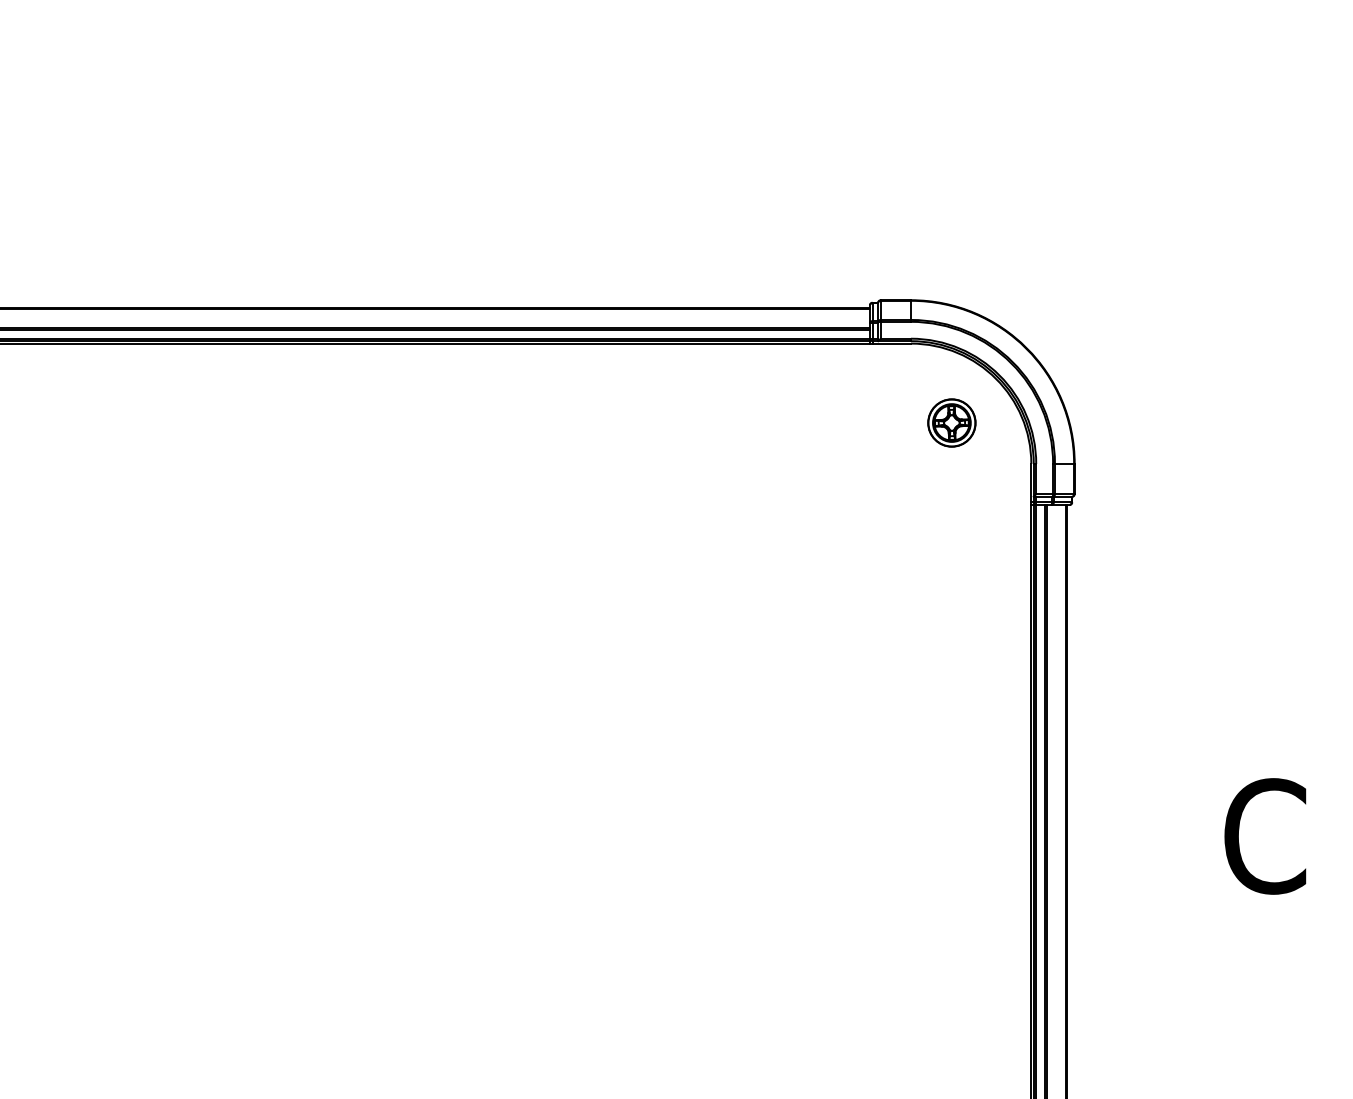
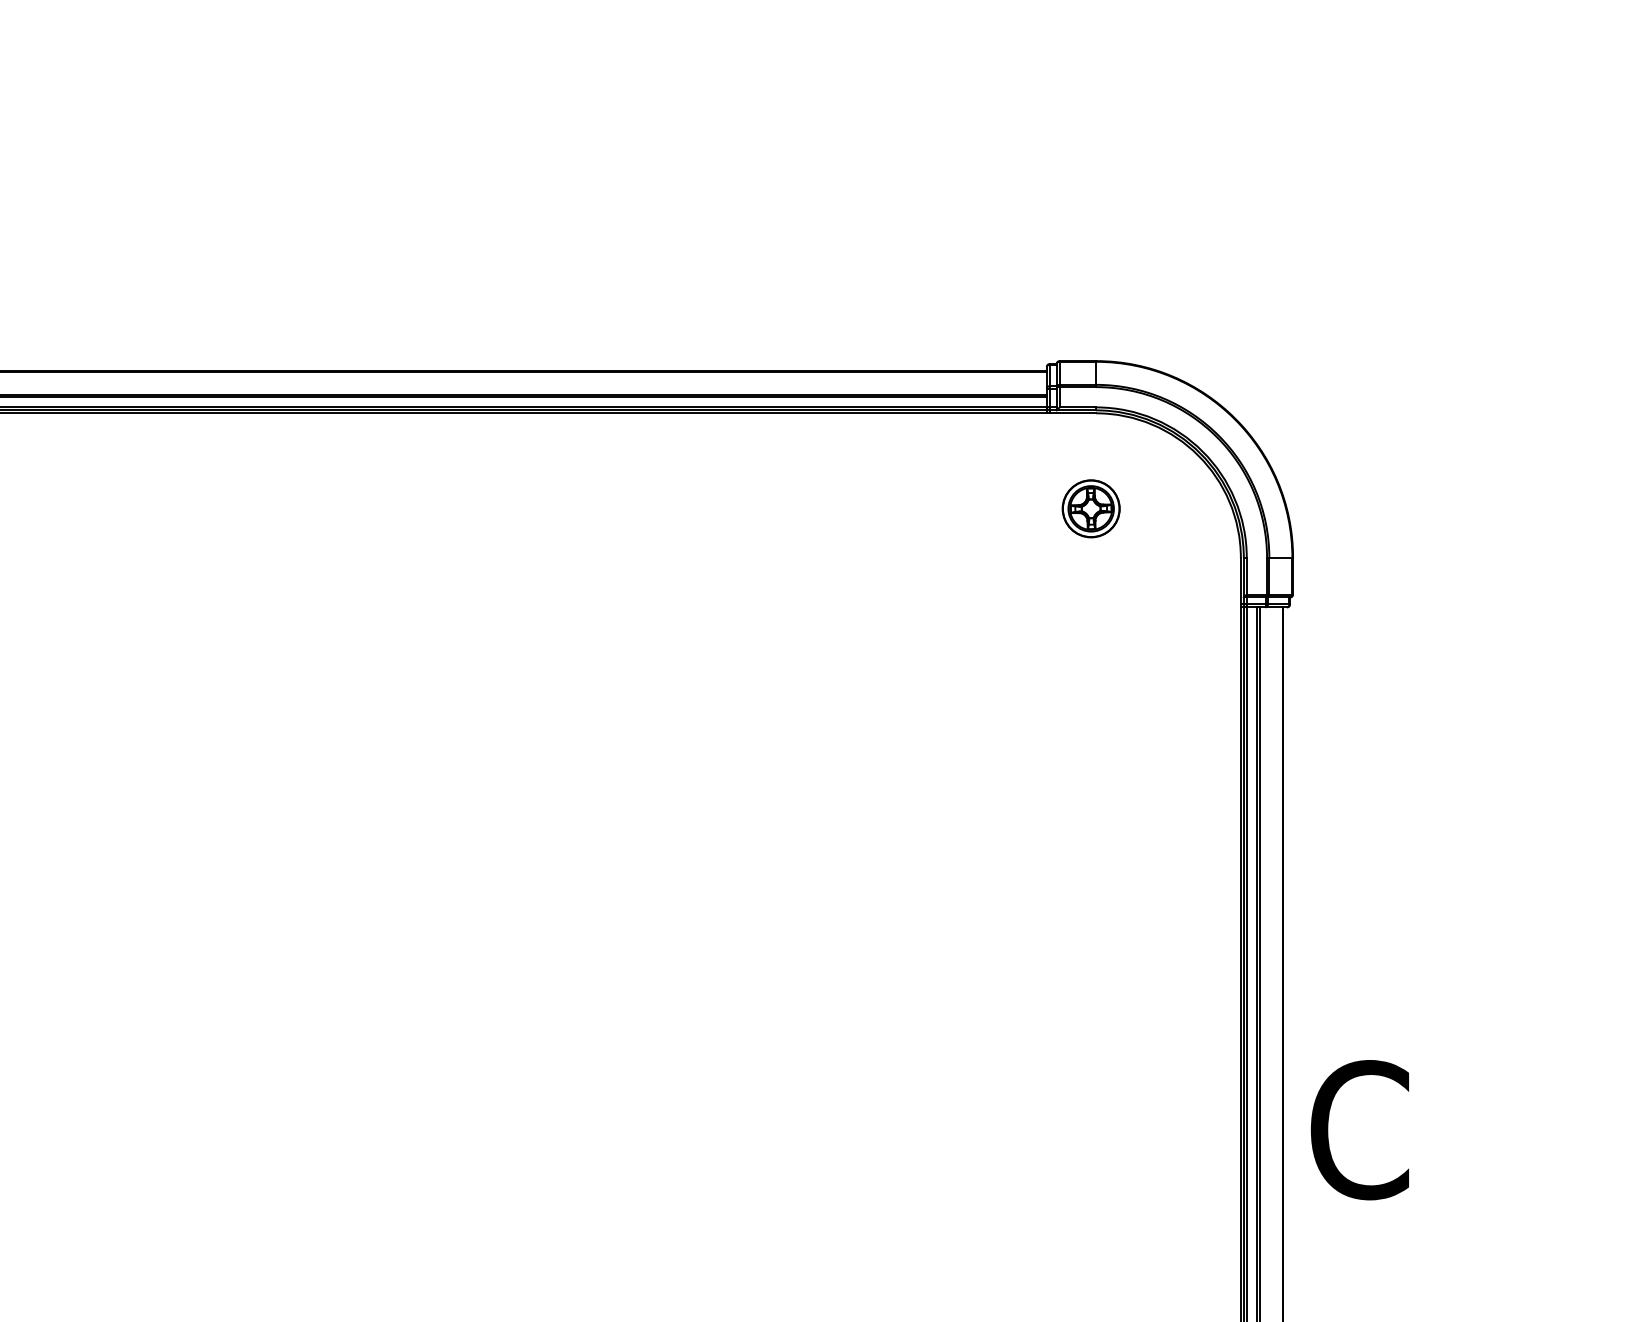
part: (951, 422) -> (1090, 508), moved
text: (1265, 836) -> (1360, 1130), moved

